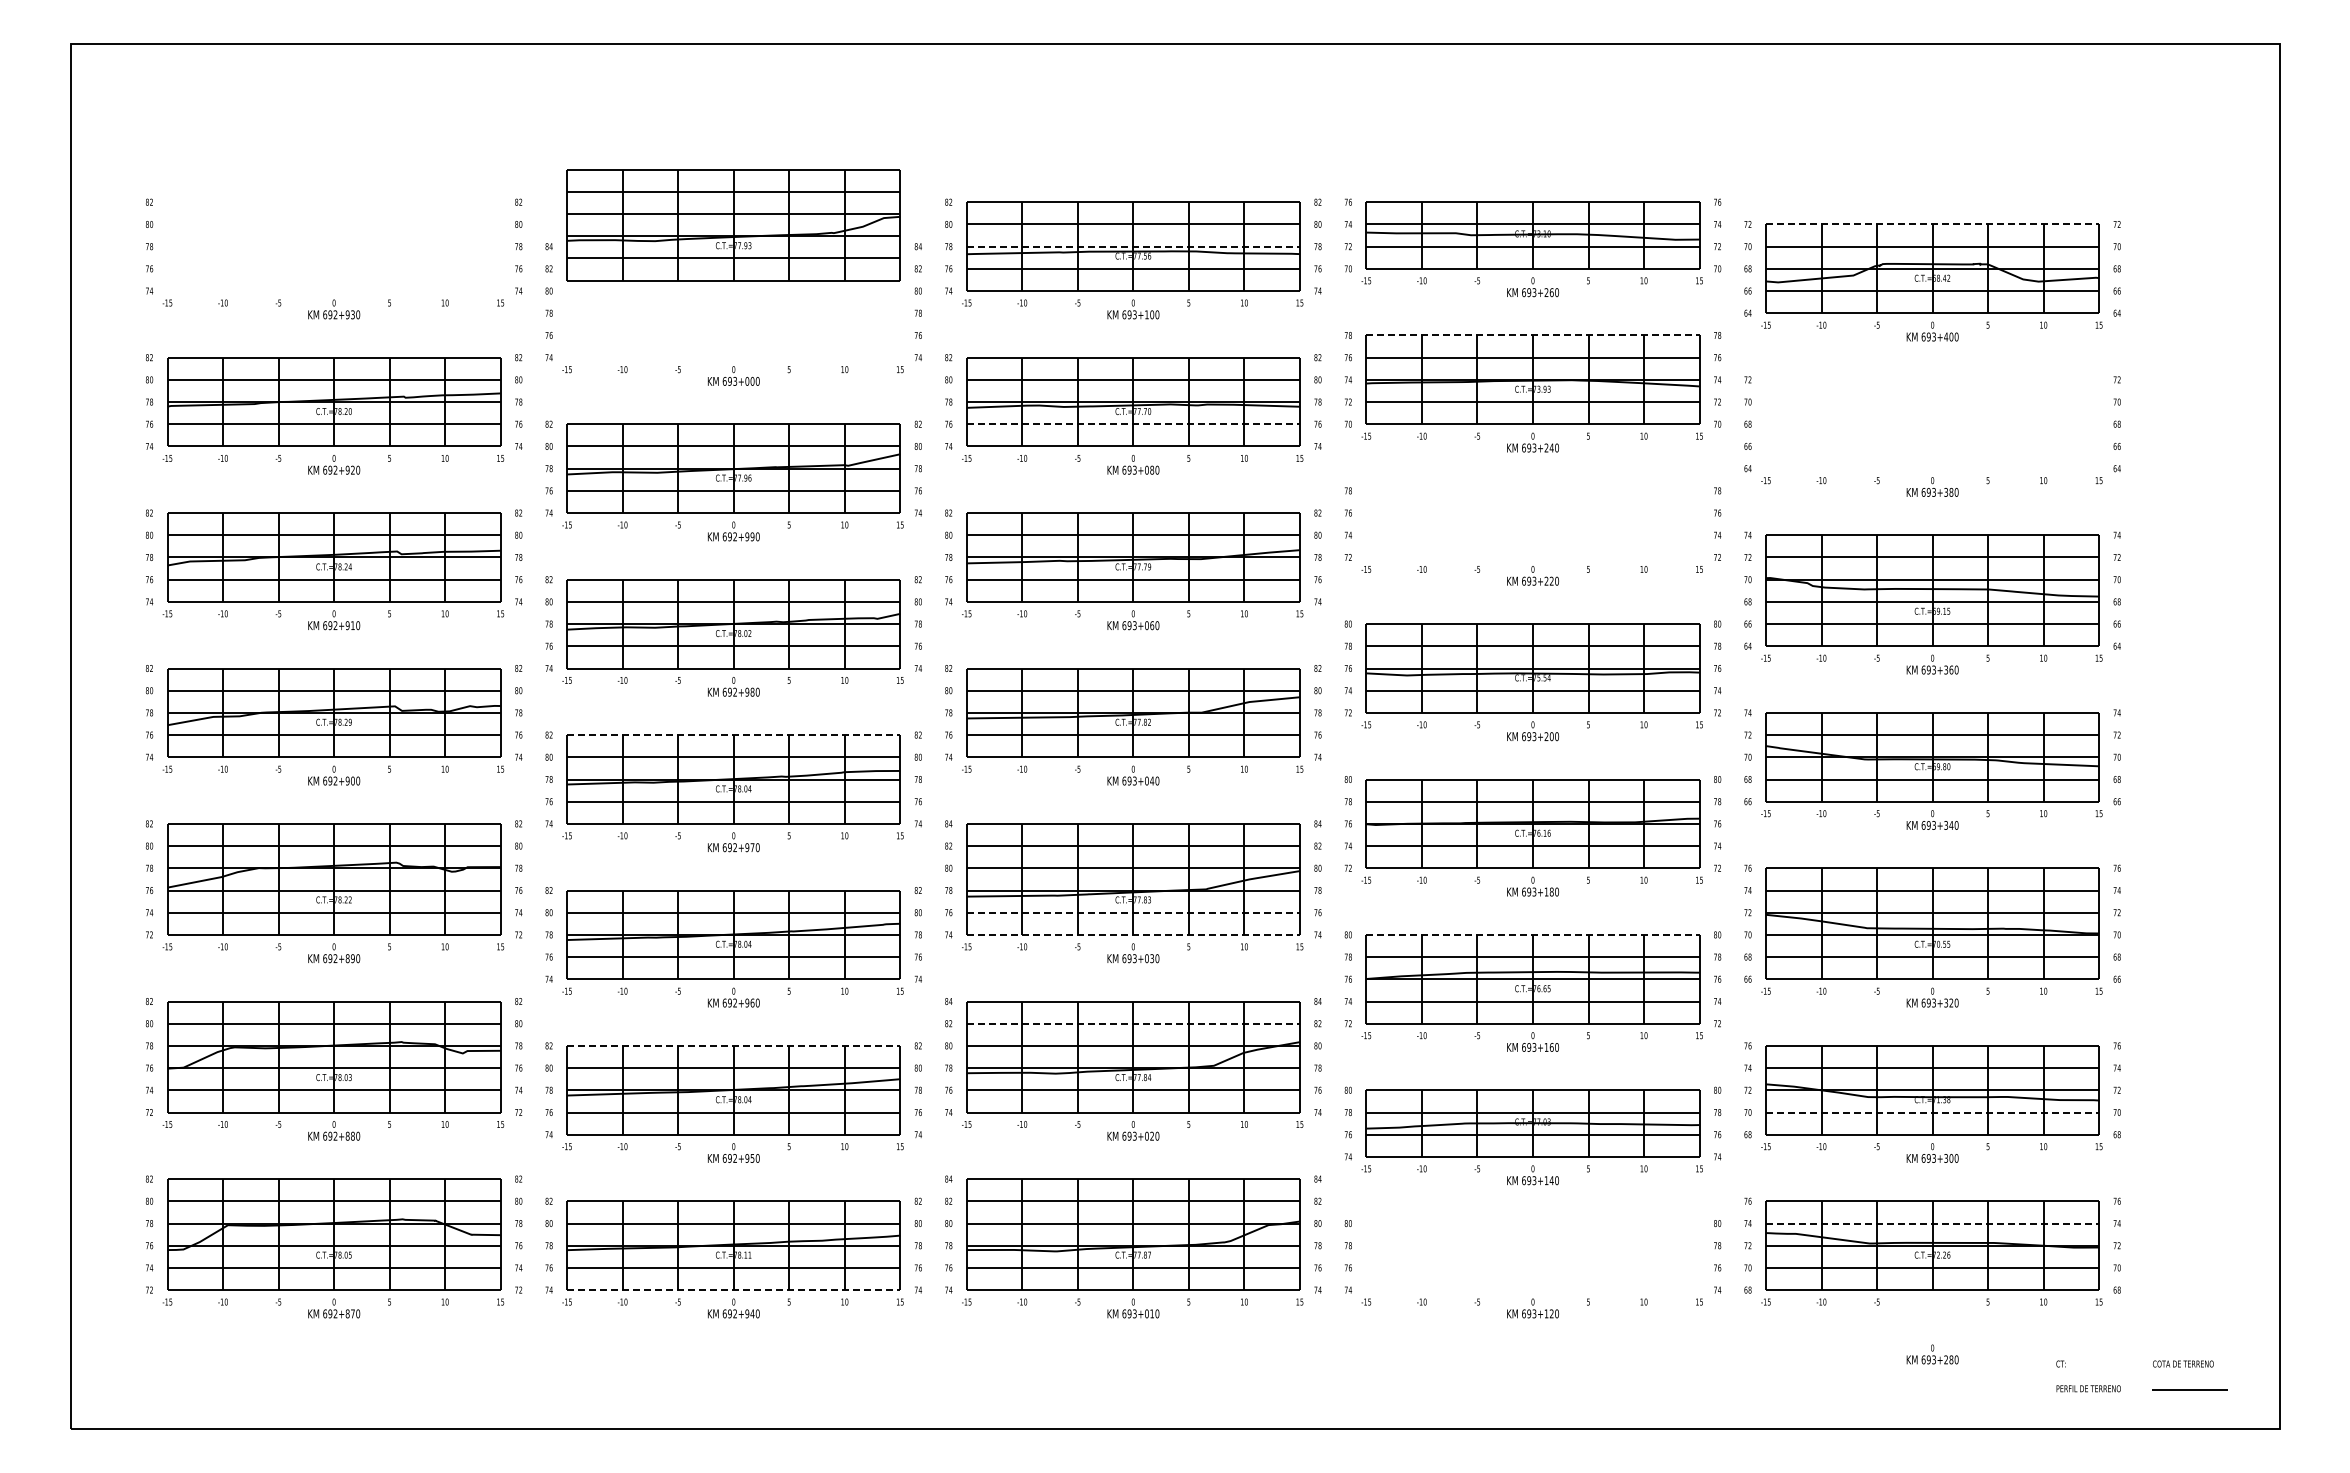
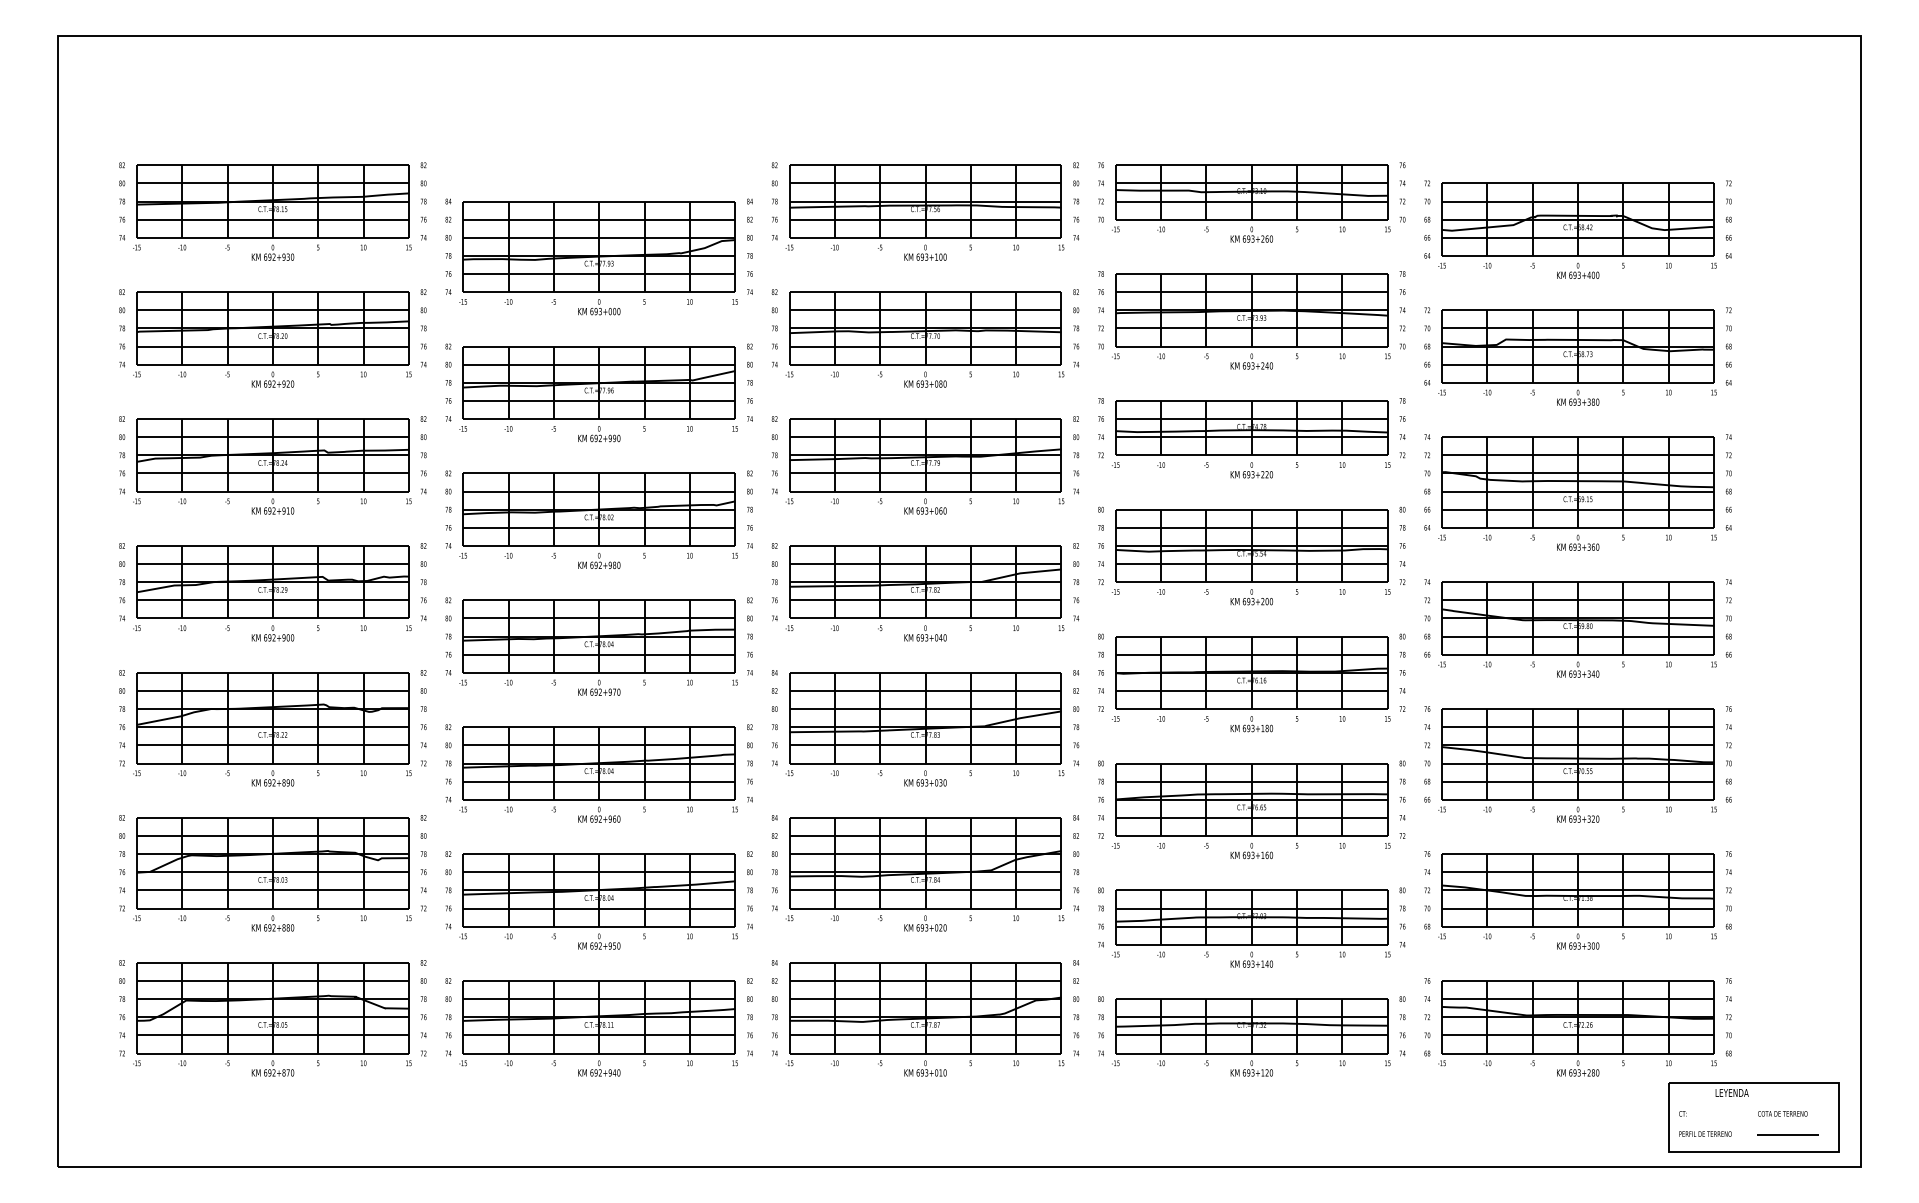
line: (1932, 224) -> (1577, 183), dashed -> solid
part: (733, 225) -> (599, 247), moved
part: (334, 246) -> (273, 201), added
line: (1133, 246) -> (925, 201), dashed -> solid
line: (1532, 335) -> (1251, 274), dashed -> solid
line: (1133, 424) -> (925, 346), dashed -> solid
part: (1932, 424) -> (1577, 346), added
part: (1532, 523) -> (1251, 427), added
line: (733, 735) -> (599, 600), dashed -> solid
line: (1133, 912) -> (925, 745), dashed -> solid
line: (1133, 934) -> (925, 763), dashed -> solid
line: (1532, 934) -> (1251, 763), dashed -> solid
line: (1133, 1023) -> (925, 835), dashed -> solid
line: (733, 1045) -> (599, 853), dashed -> solid
line: (1932, 1112) -> (1577, 908), dashed -> solid
line: (1932, 1223) -> (1577, 999), dashed -> solid
part: (1532, 1256) -> (1251, 1026), added
line: (733, 1290) -> (599, 1053), dashed -> solid
text: (1932, 1354) -> (1577, 1068), moved
part: (2147, 1368) -> (1753, 1117), added

